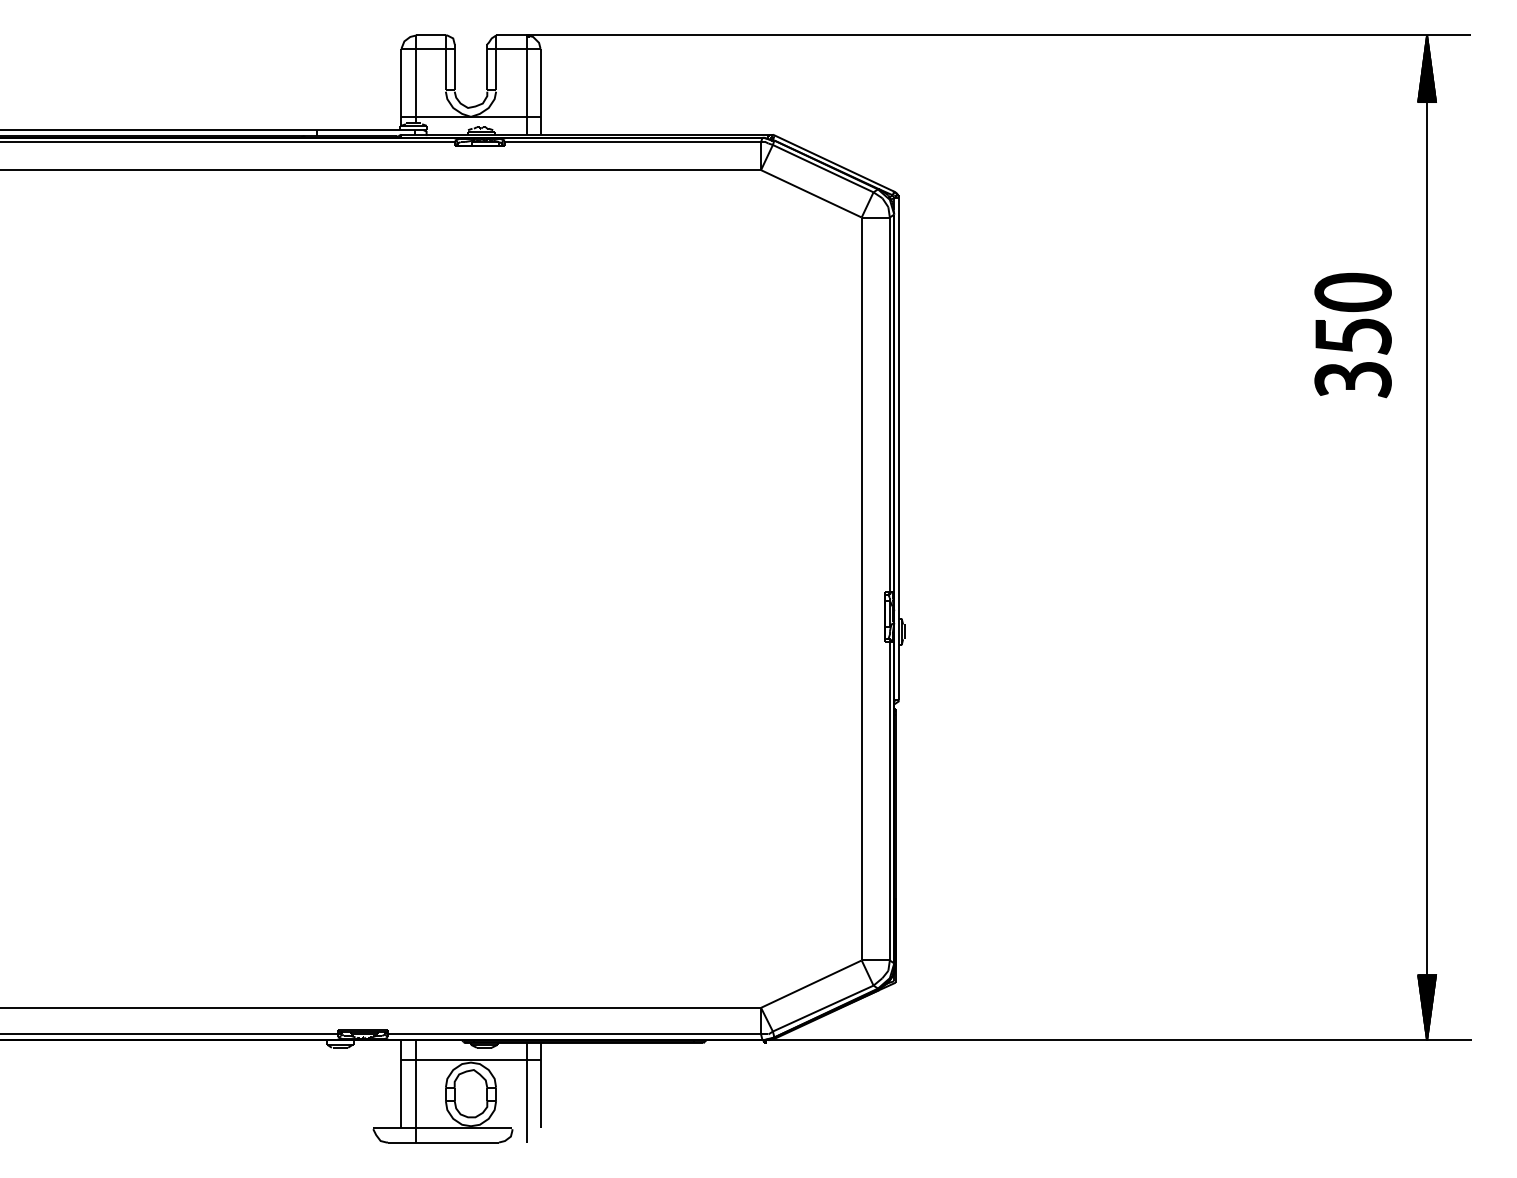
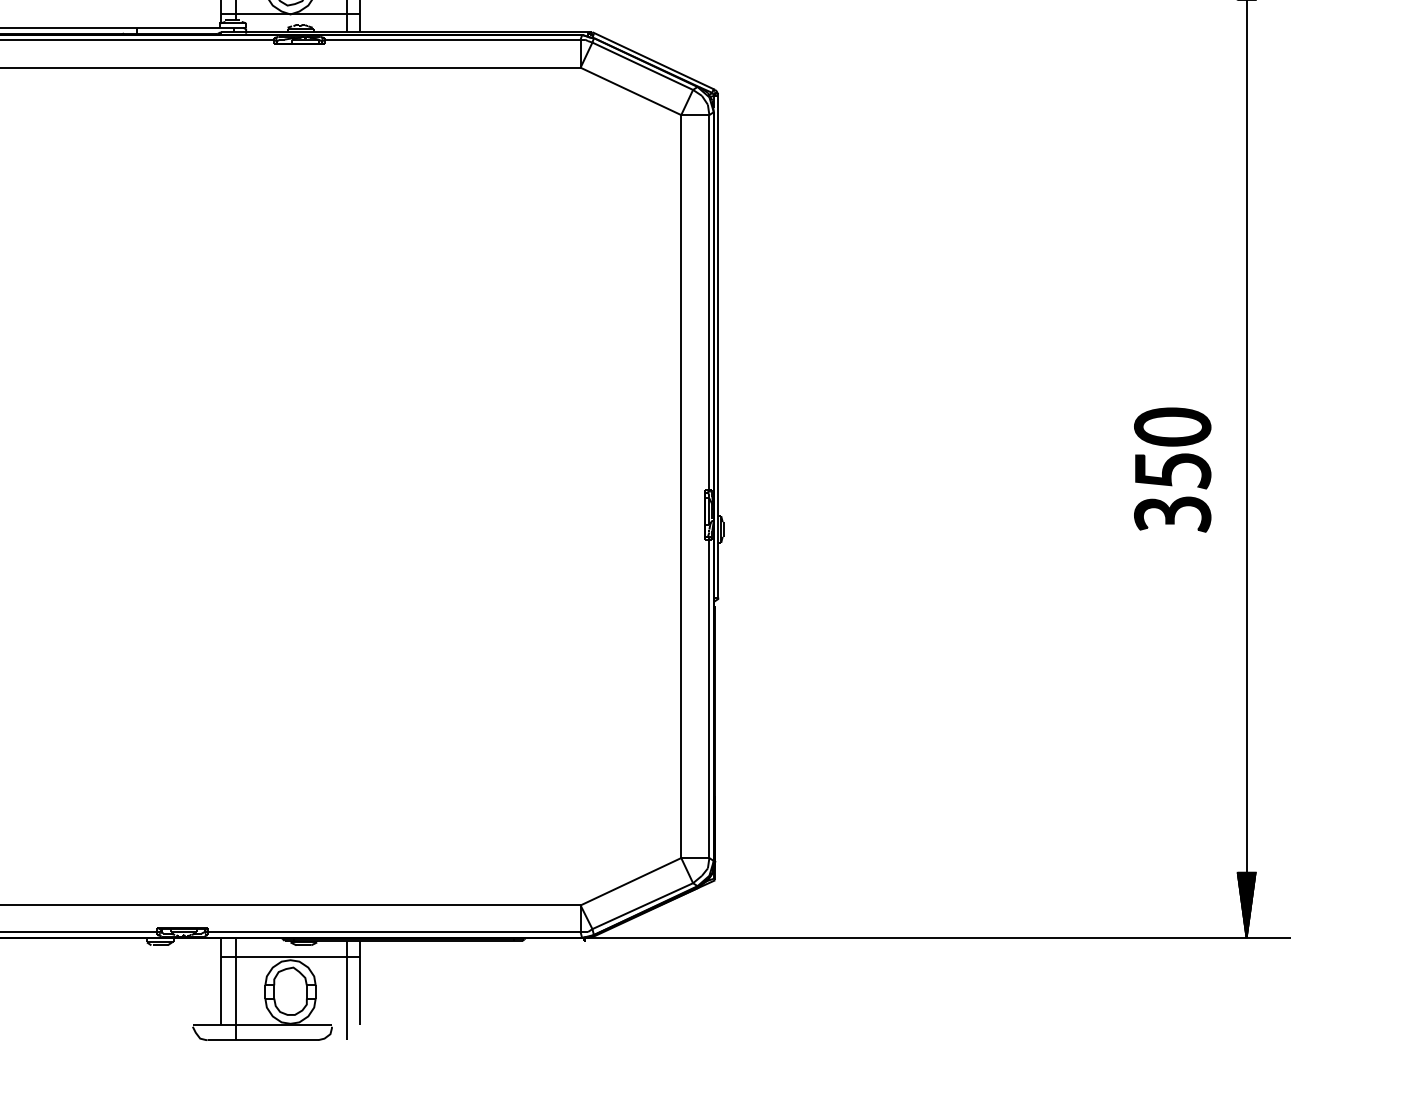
part: (1352, 335) -> (1172, 470), moved

